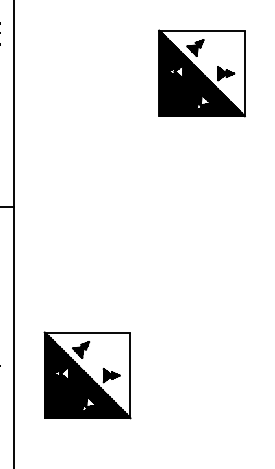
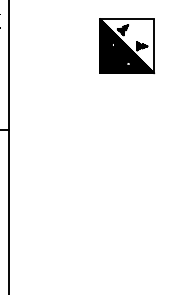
part: (88, 375) -> (55, 236), removed

